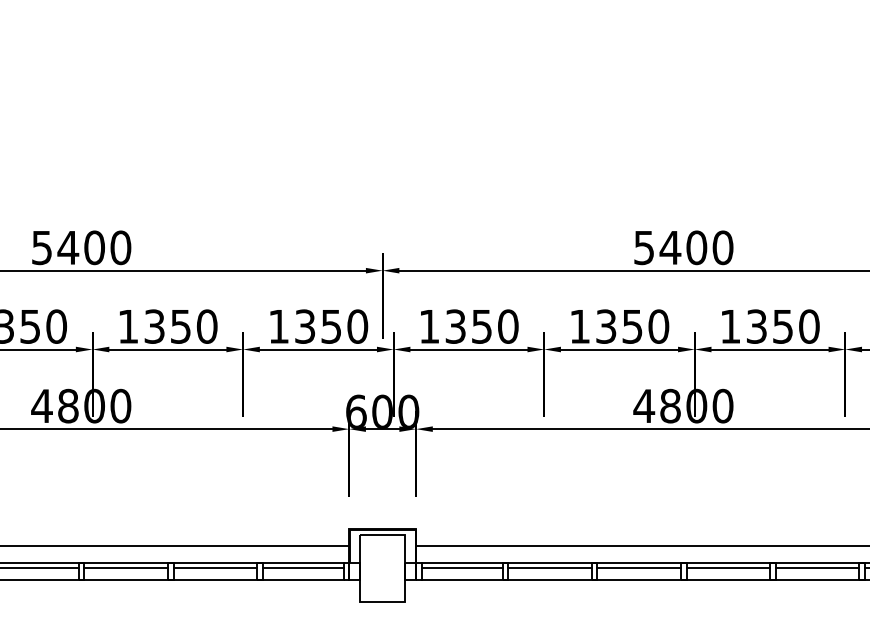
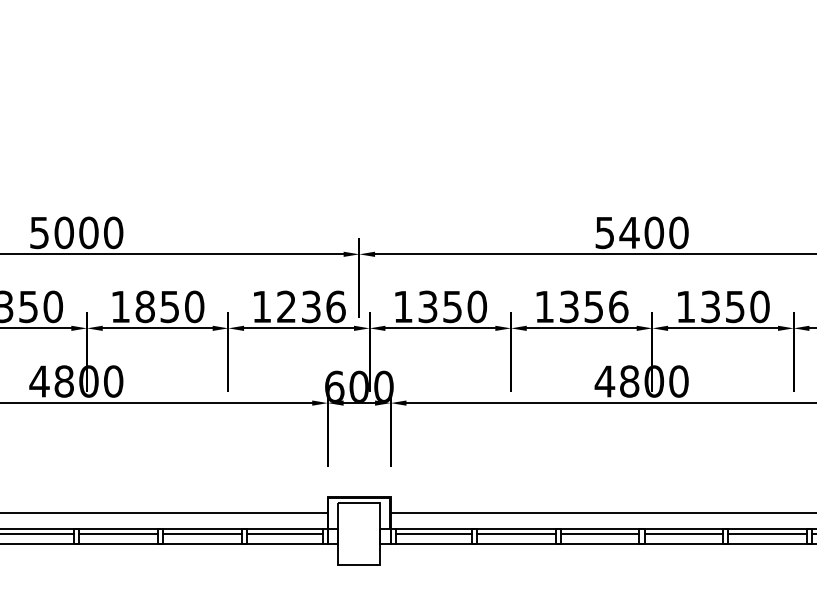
text: (68, 247) -> (64, 232), 5400 -> 5000
text: (153, 326) -> (144, 306), 1350 -> 1850
text: (331, 326) -> (311, 306), 1350 -> 1236
text: (658, 326) -> (618, 306), 1350 -> 1356

